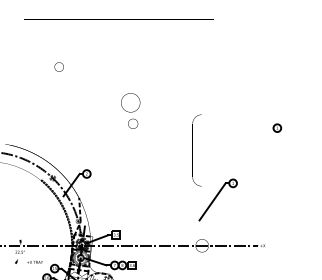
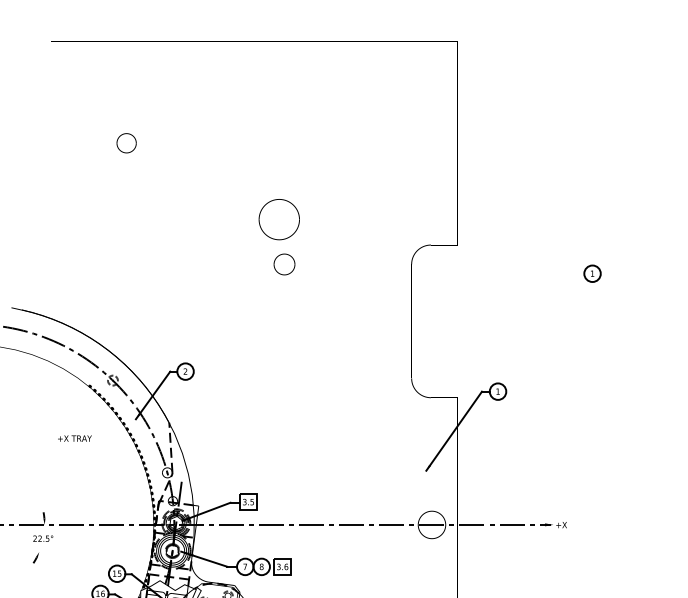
text: (34, 261) -> (73, 436), moved

